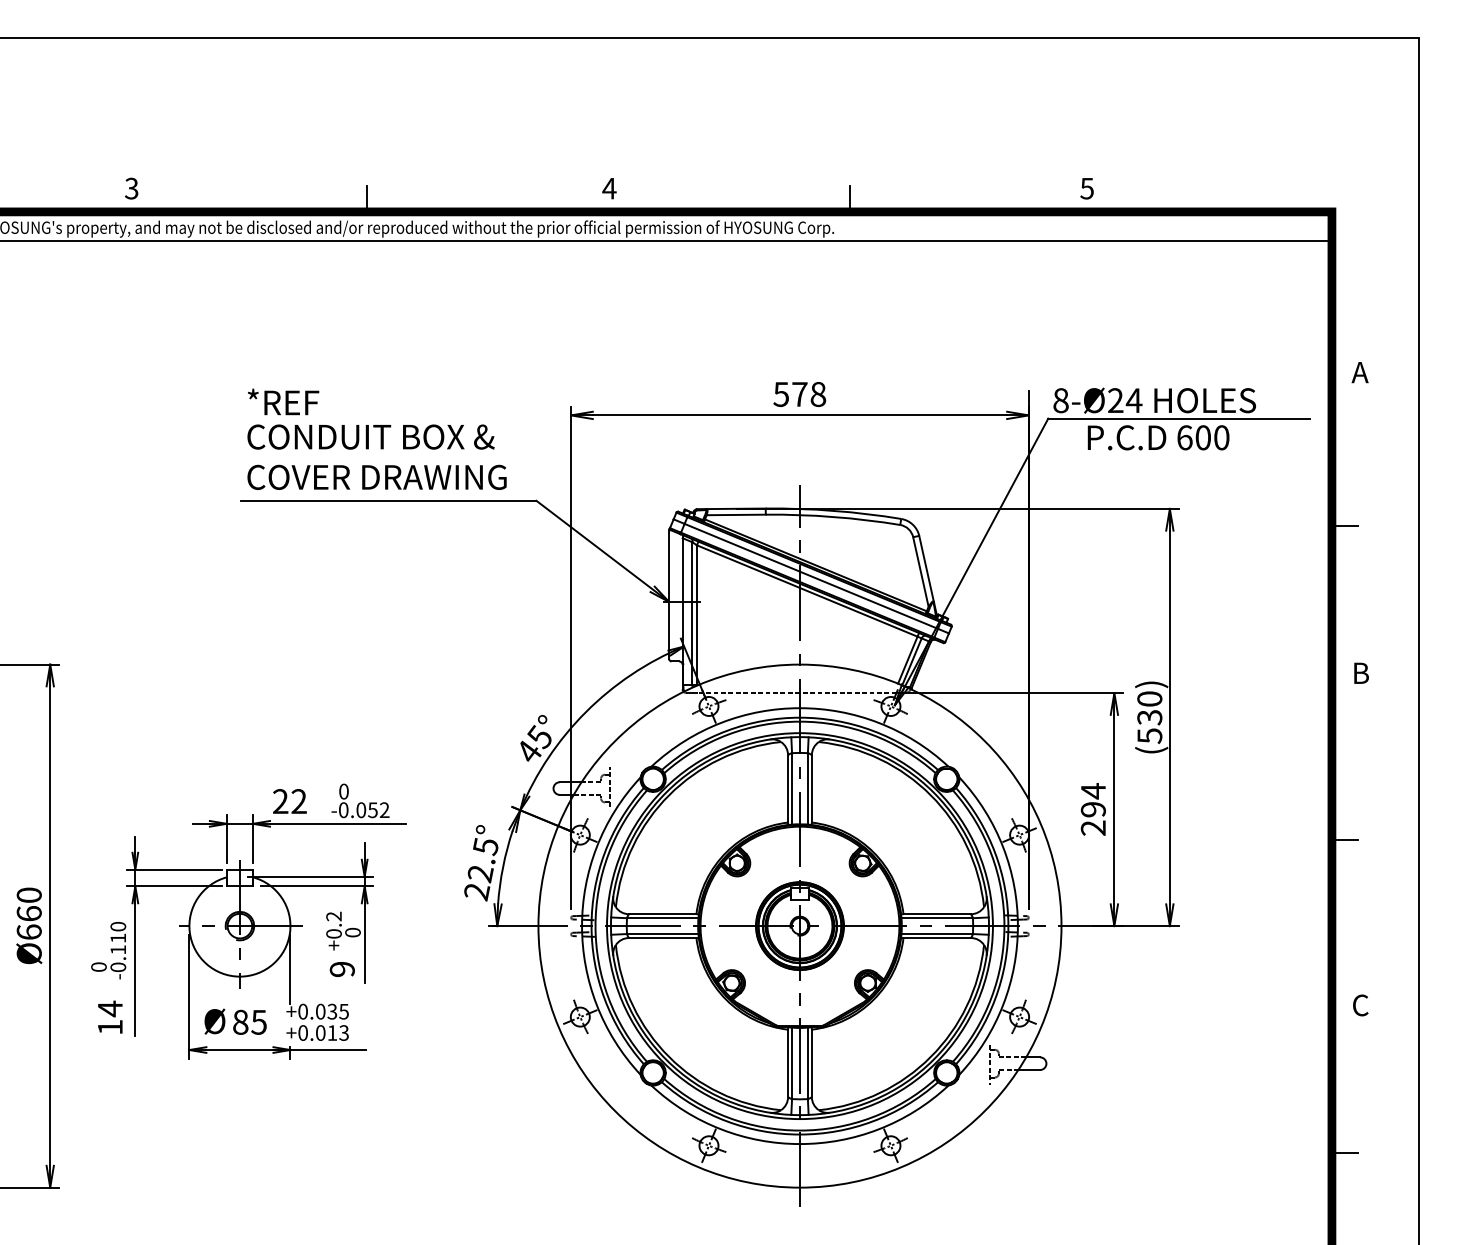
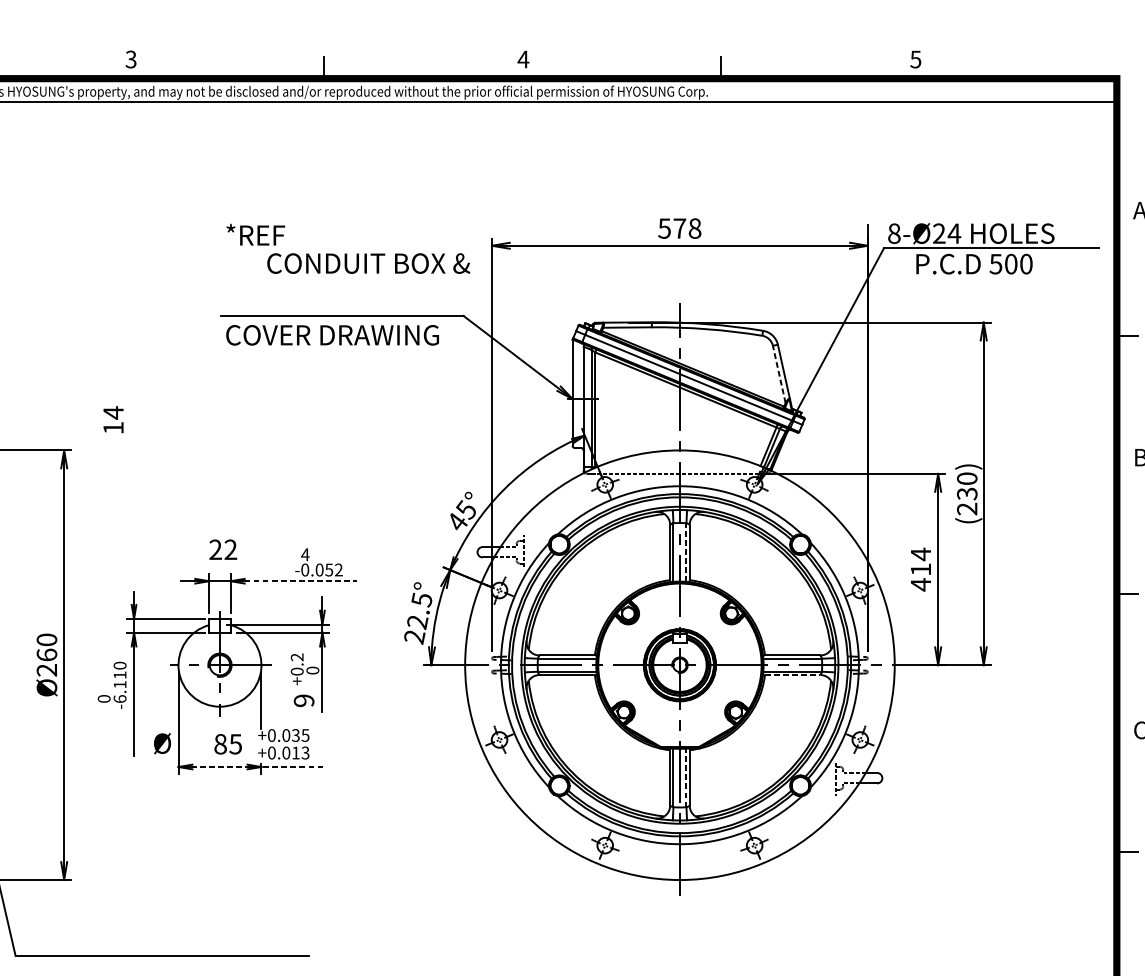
text: (370, 436) -> (368, 263), moved
text: (1184, 437) -> (995, 263), 600 -> 500
text: (376, 476) -> (332, 334), moved
line: (920, 572) -> (778, 374), solid -> dashed
text: (1149, 736) -> (967, 509), (530) -> (230)
line: (807, 788) -> (686, 552), solid -> dashed
text: (343, 791) -> (305, 554), 0 -> 4
text: (289, 801) -> (222, 549), moved
text: (1092, 819) -> (920, 577), 294 -> 414
line: (338, 823) -> (300, 580), solid -> dashed
text: (28, 931) -> (46, 669), Ø660 -> Ø260
line: (937, 938) -> (792, 675), solid -> dashed
text: (118, 967) -> (120, 699), -0.110 -> -6.110
text: (110, 1016) -> (113, 419), moved
text: (214, 1021) -> (162, 743), moved
line: (286, 1050) -> (258, 767), solid -> dashed
line: (807, 1063) -> (686, 778), solid -> dashed

